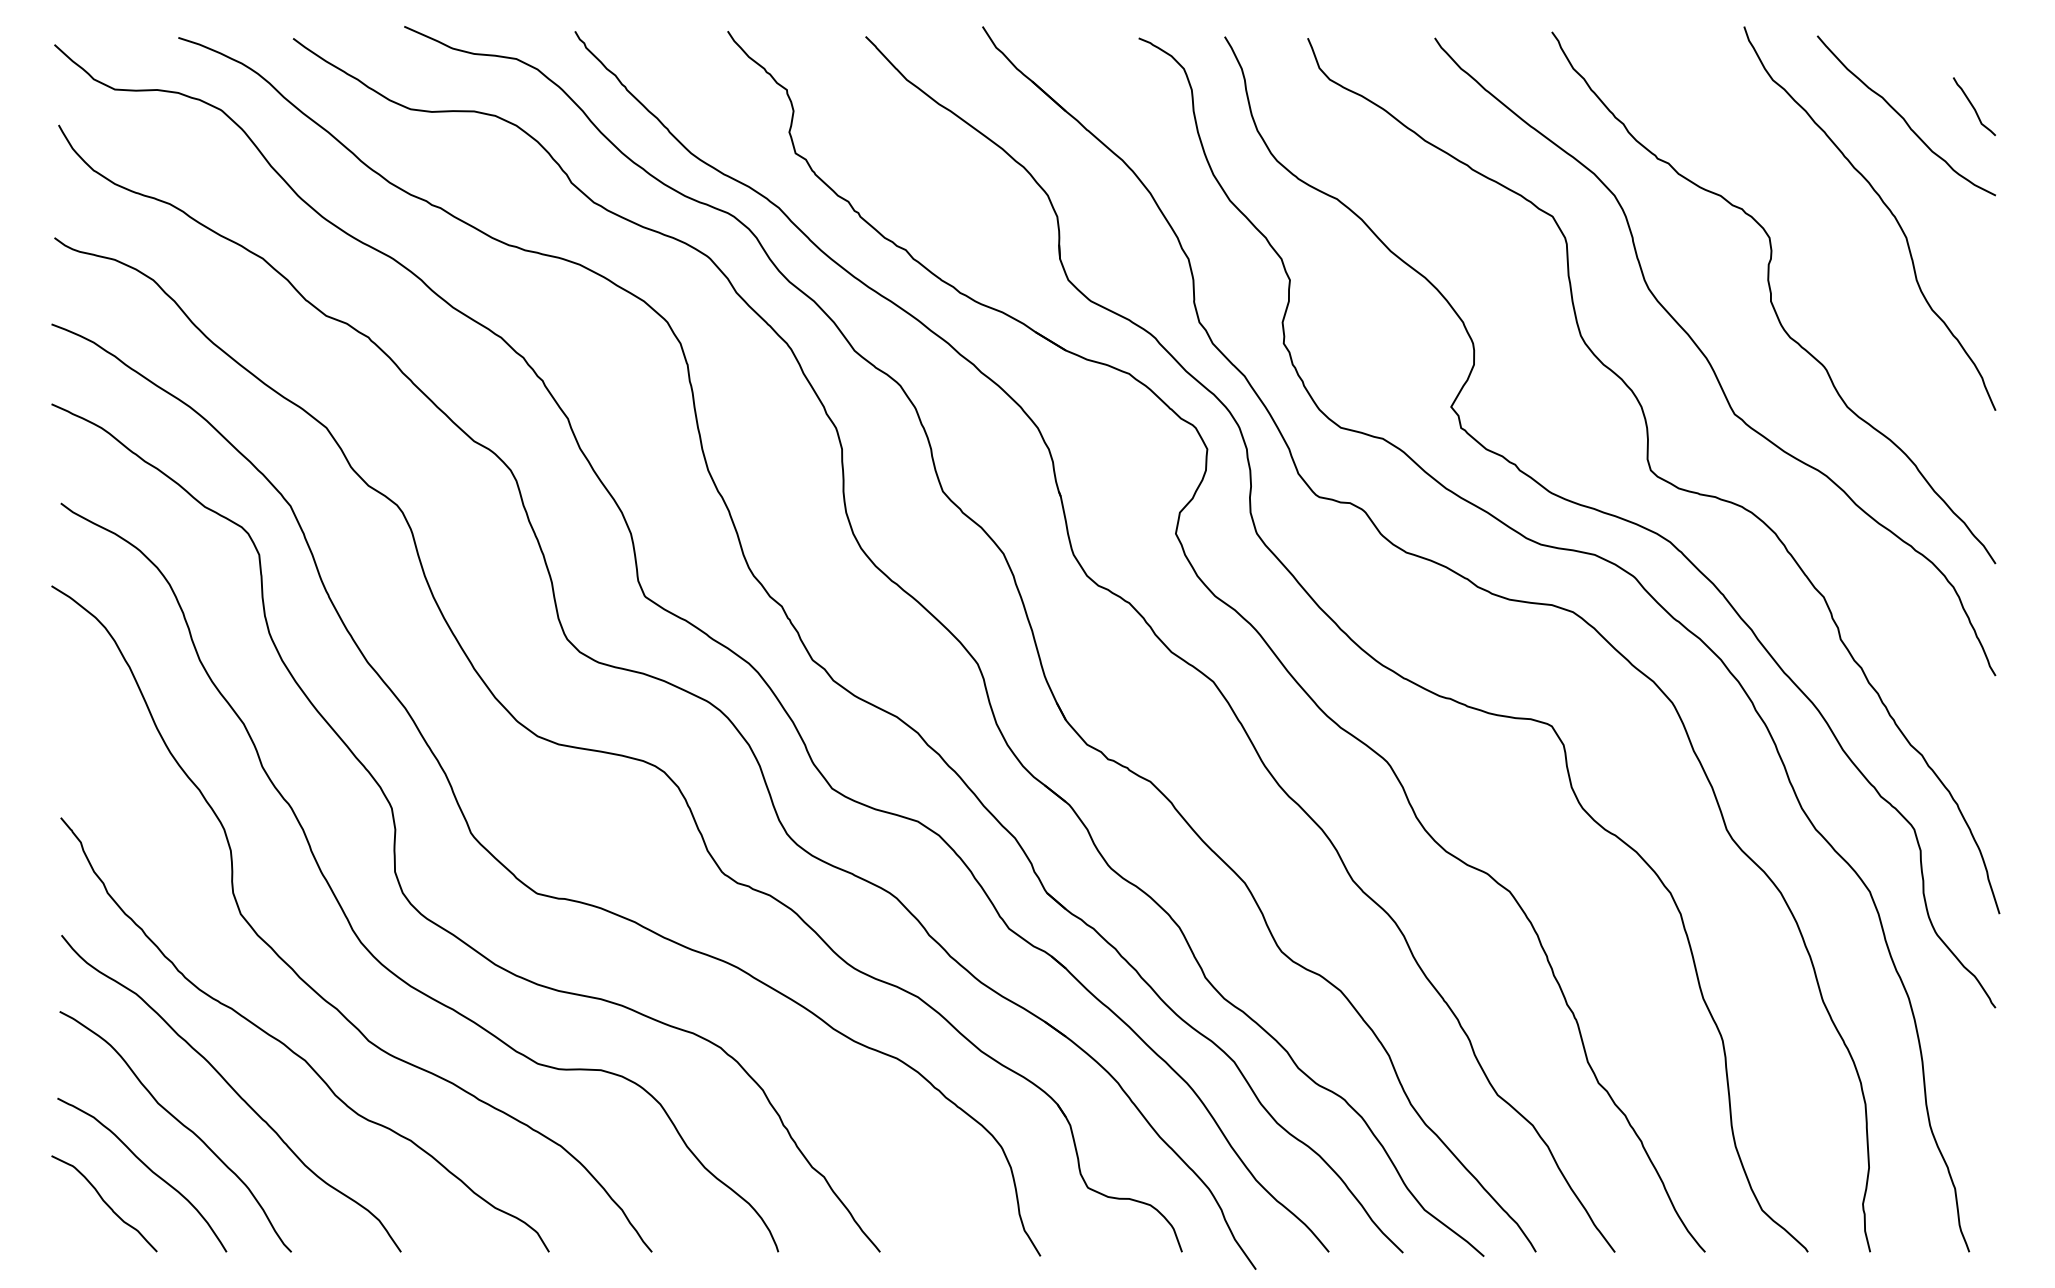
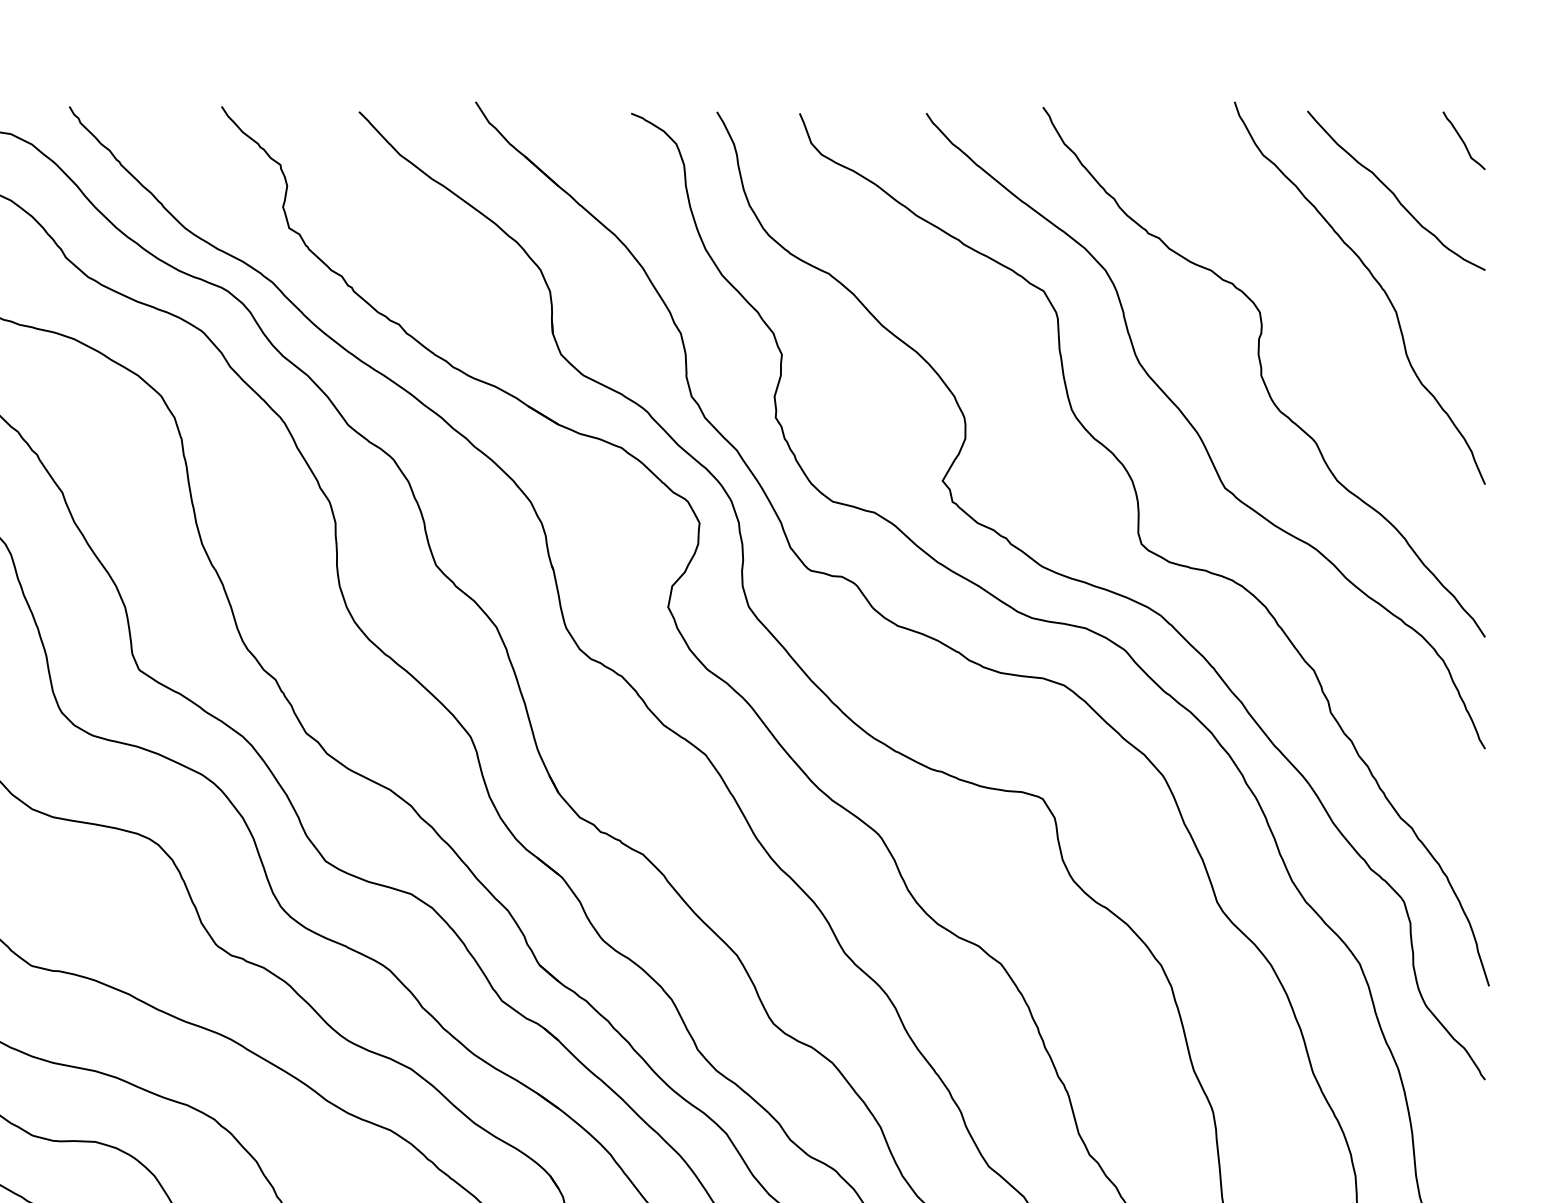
curve: (1973, 106) -> (1463, 140), moved

